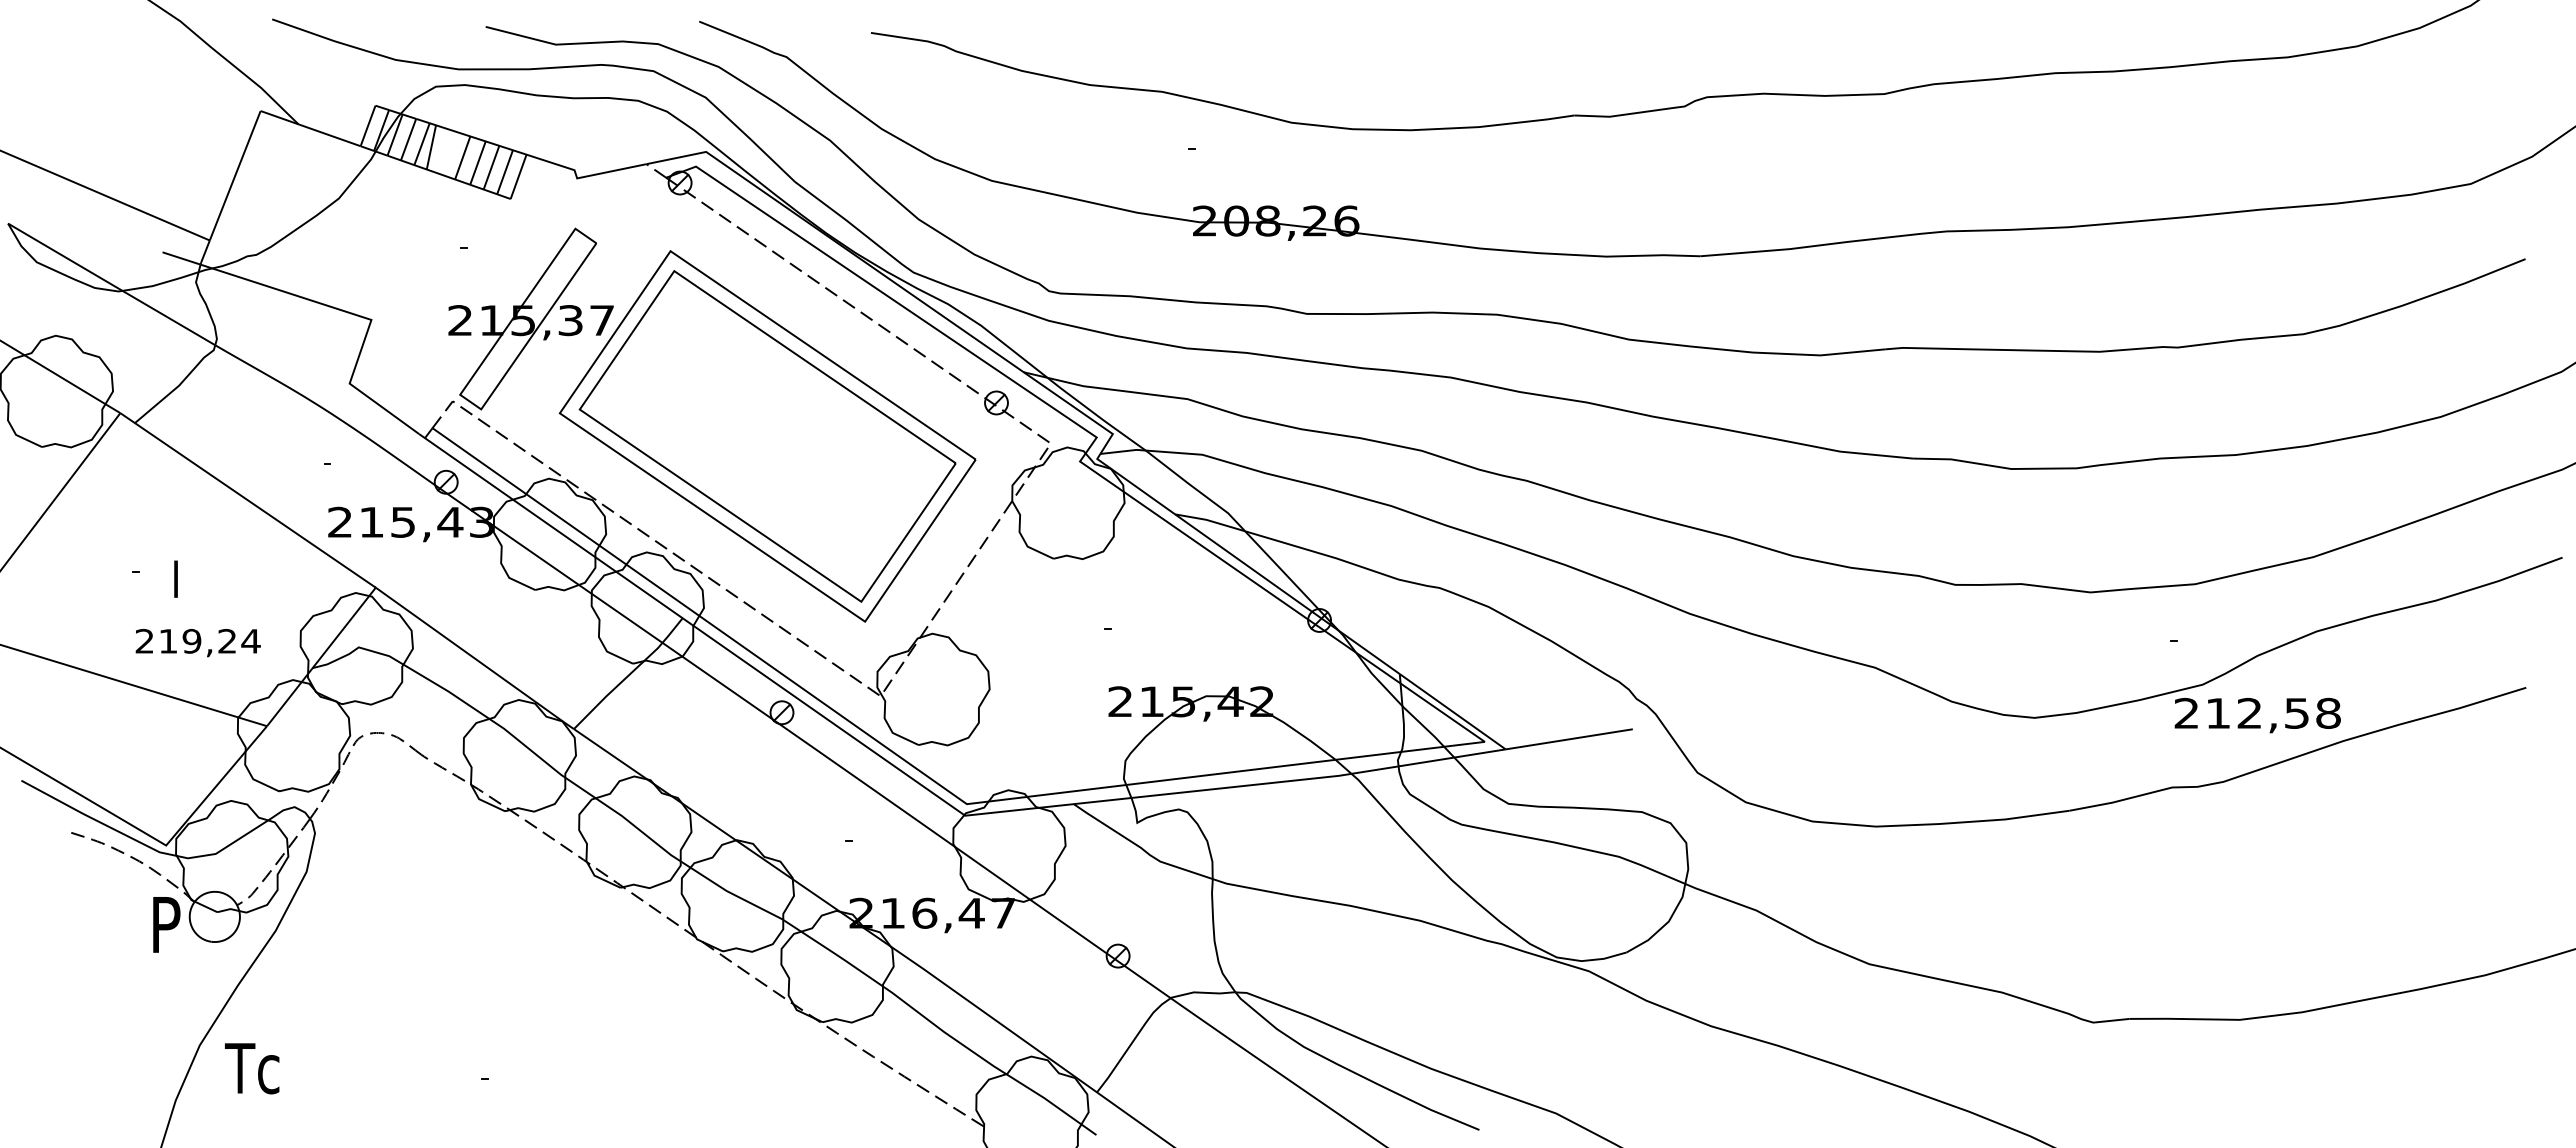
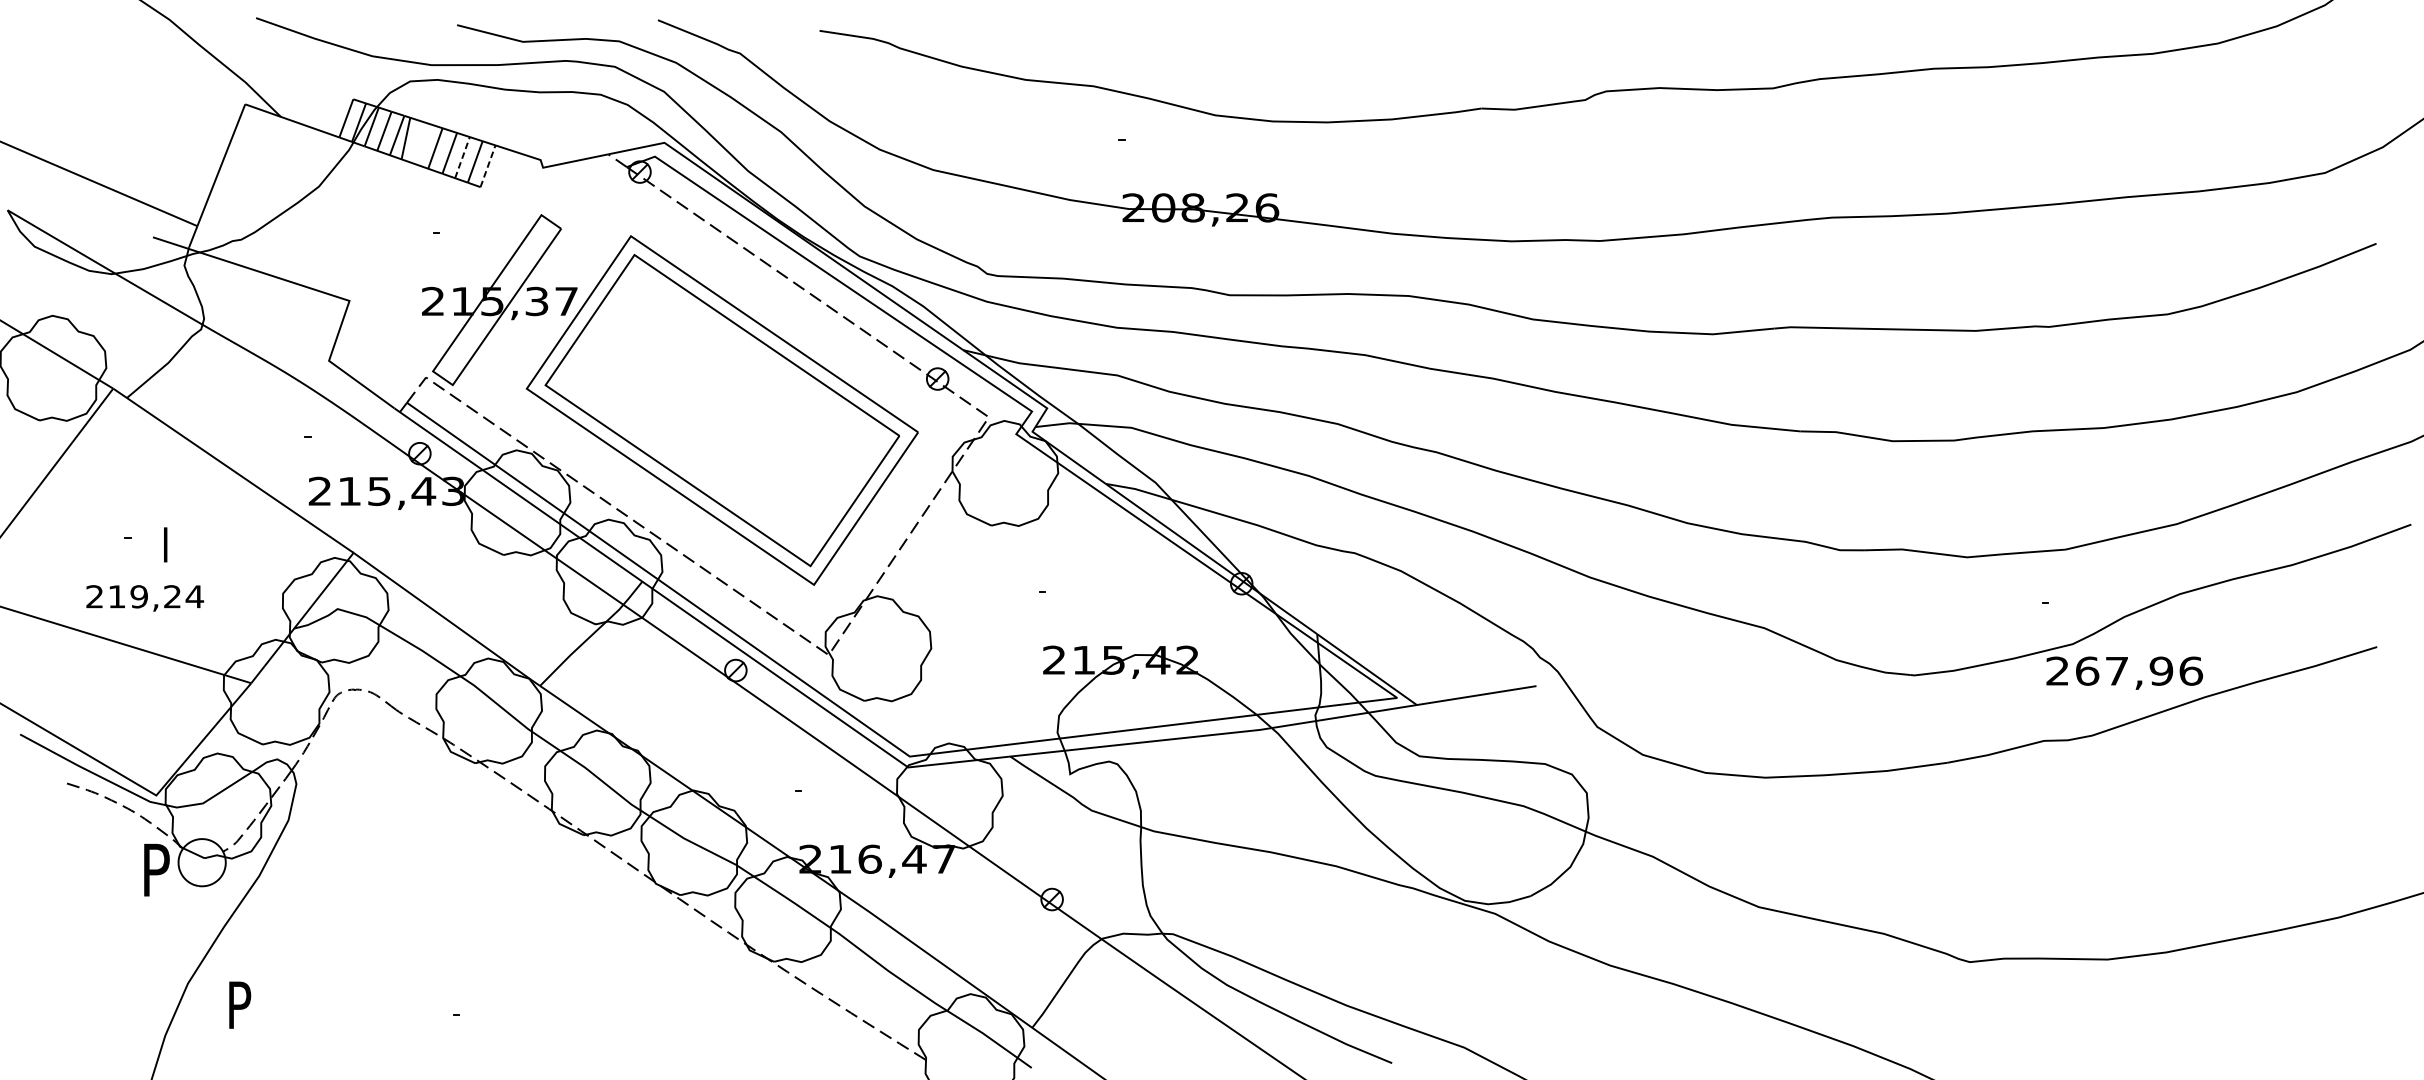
line: (491, 167) -> (462, 157), solid -> dashed
line: (518, 176) -> (487, 165), solid -> dashed
text: (197, 643) -> (144, 598), moved
text: (2273, 712) -> (2139, 670), 212,58 -> 267,96
text: (251, 1068) -> (236, 1005), Tc -> P

